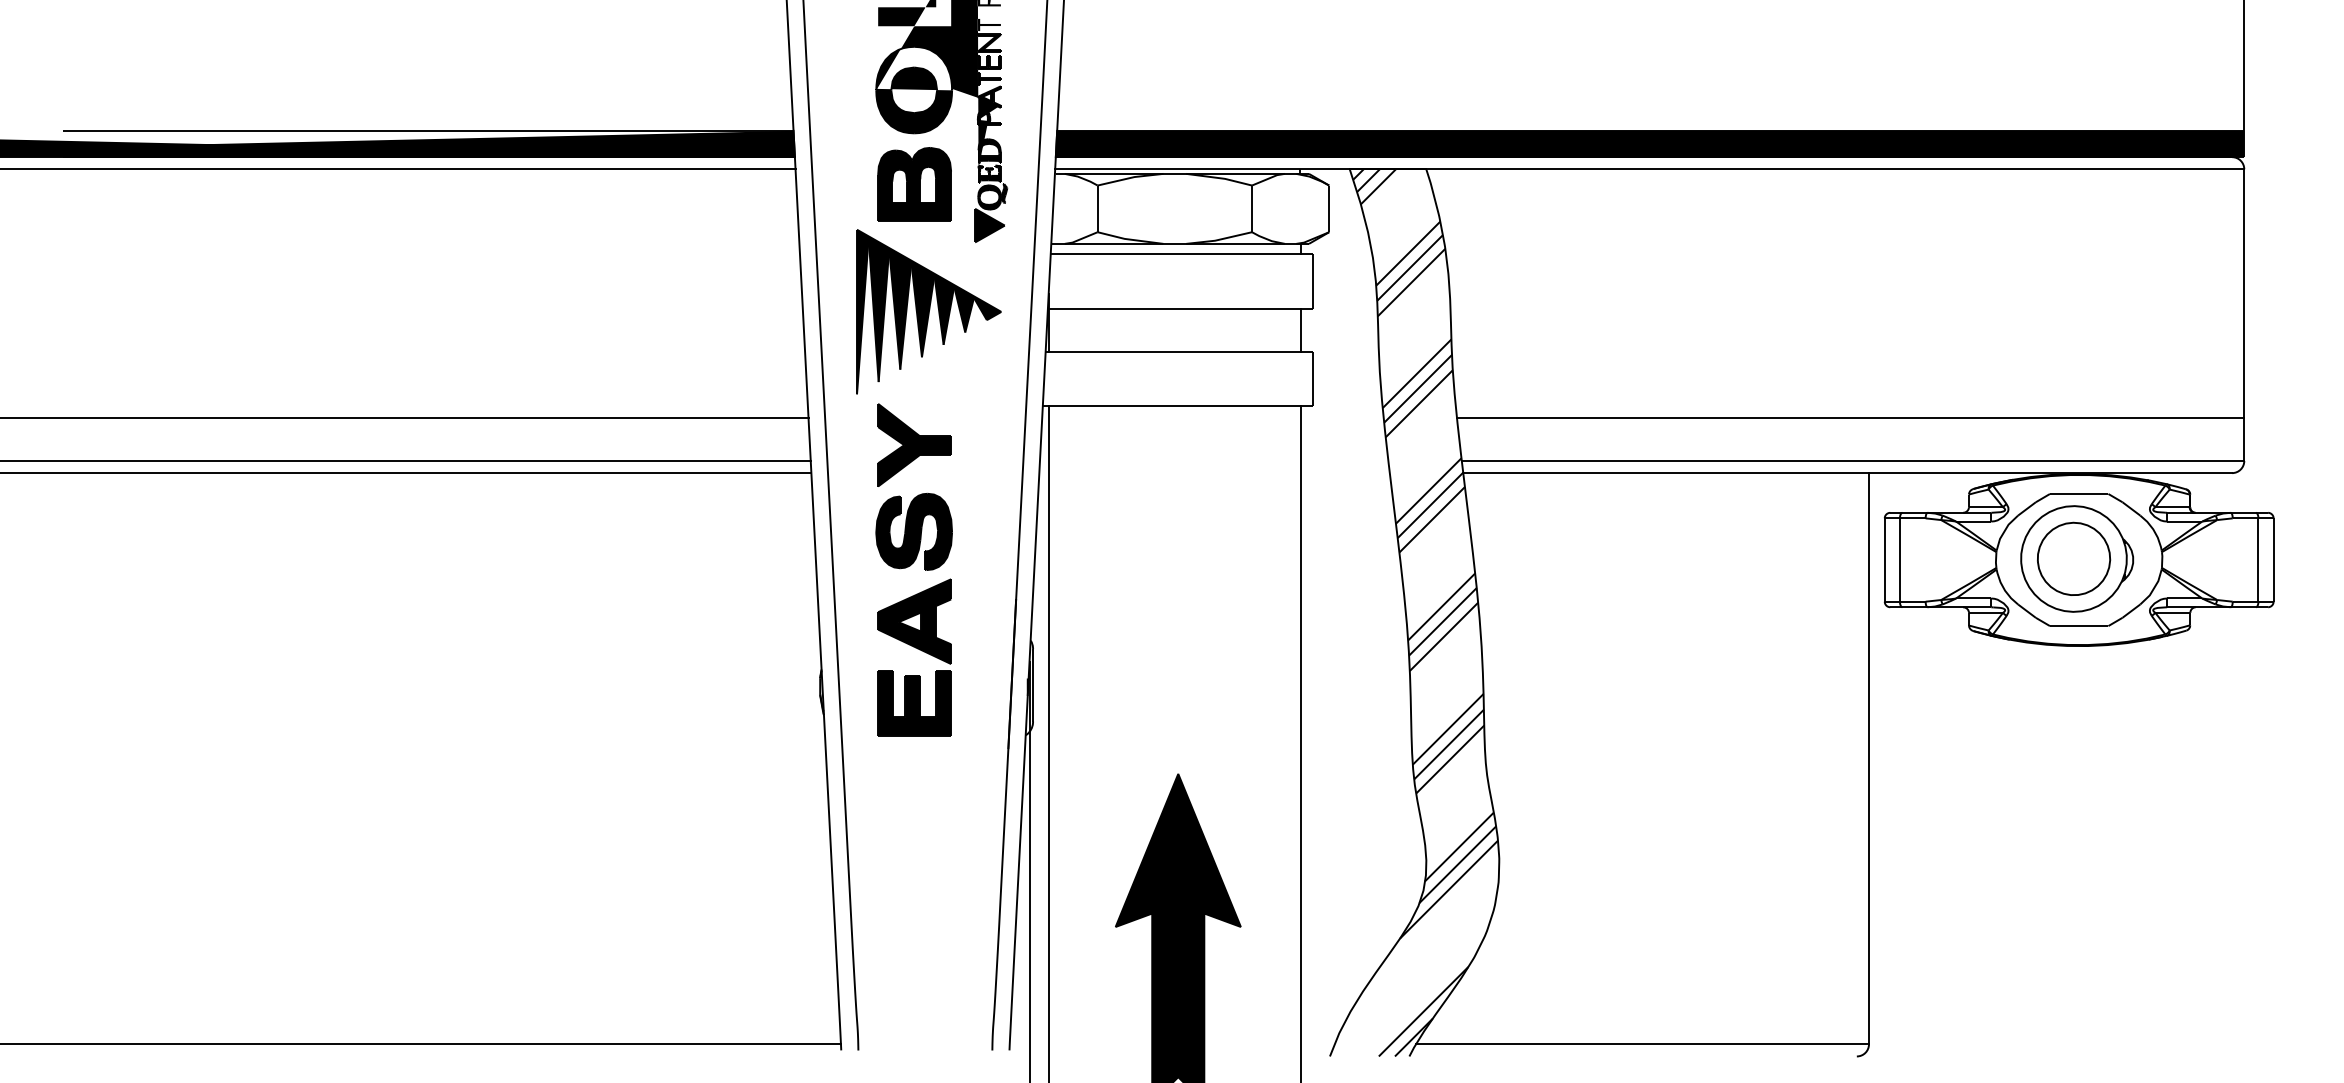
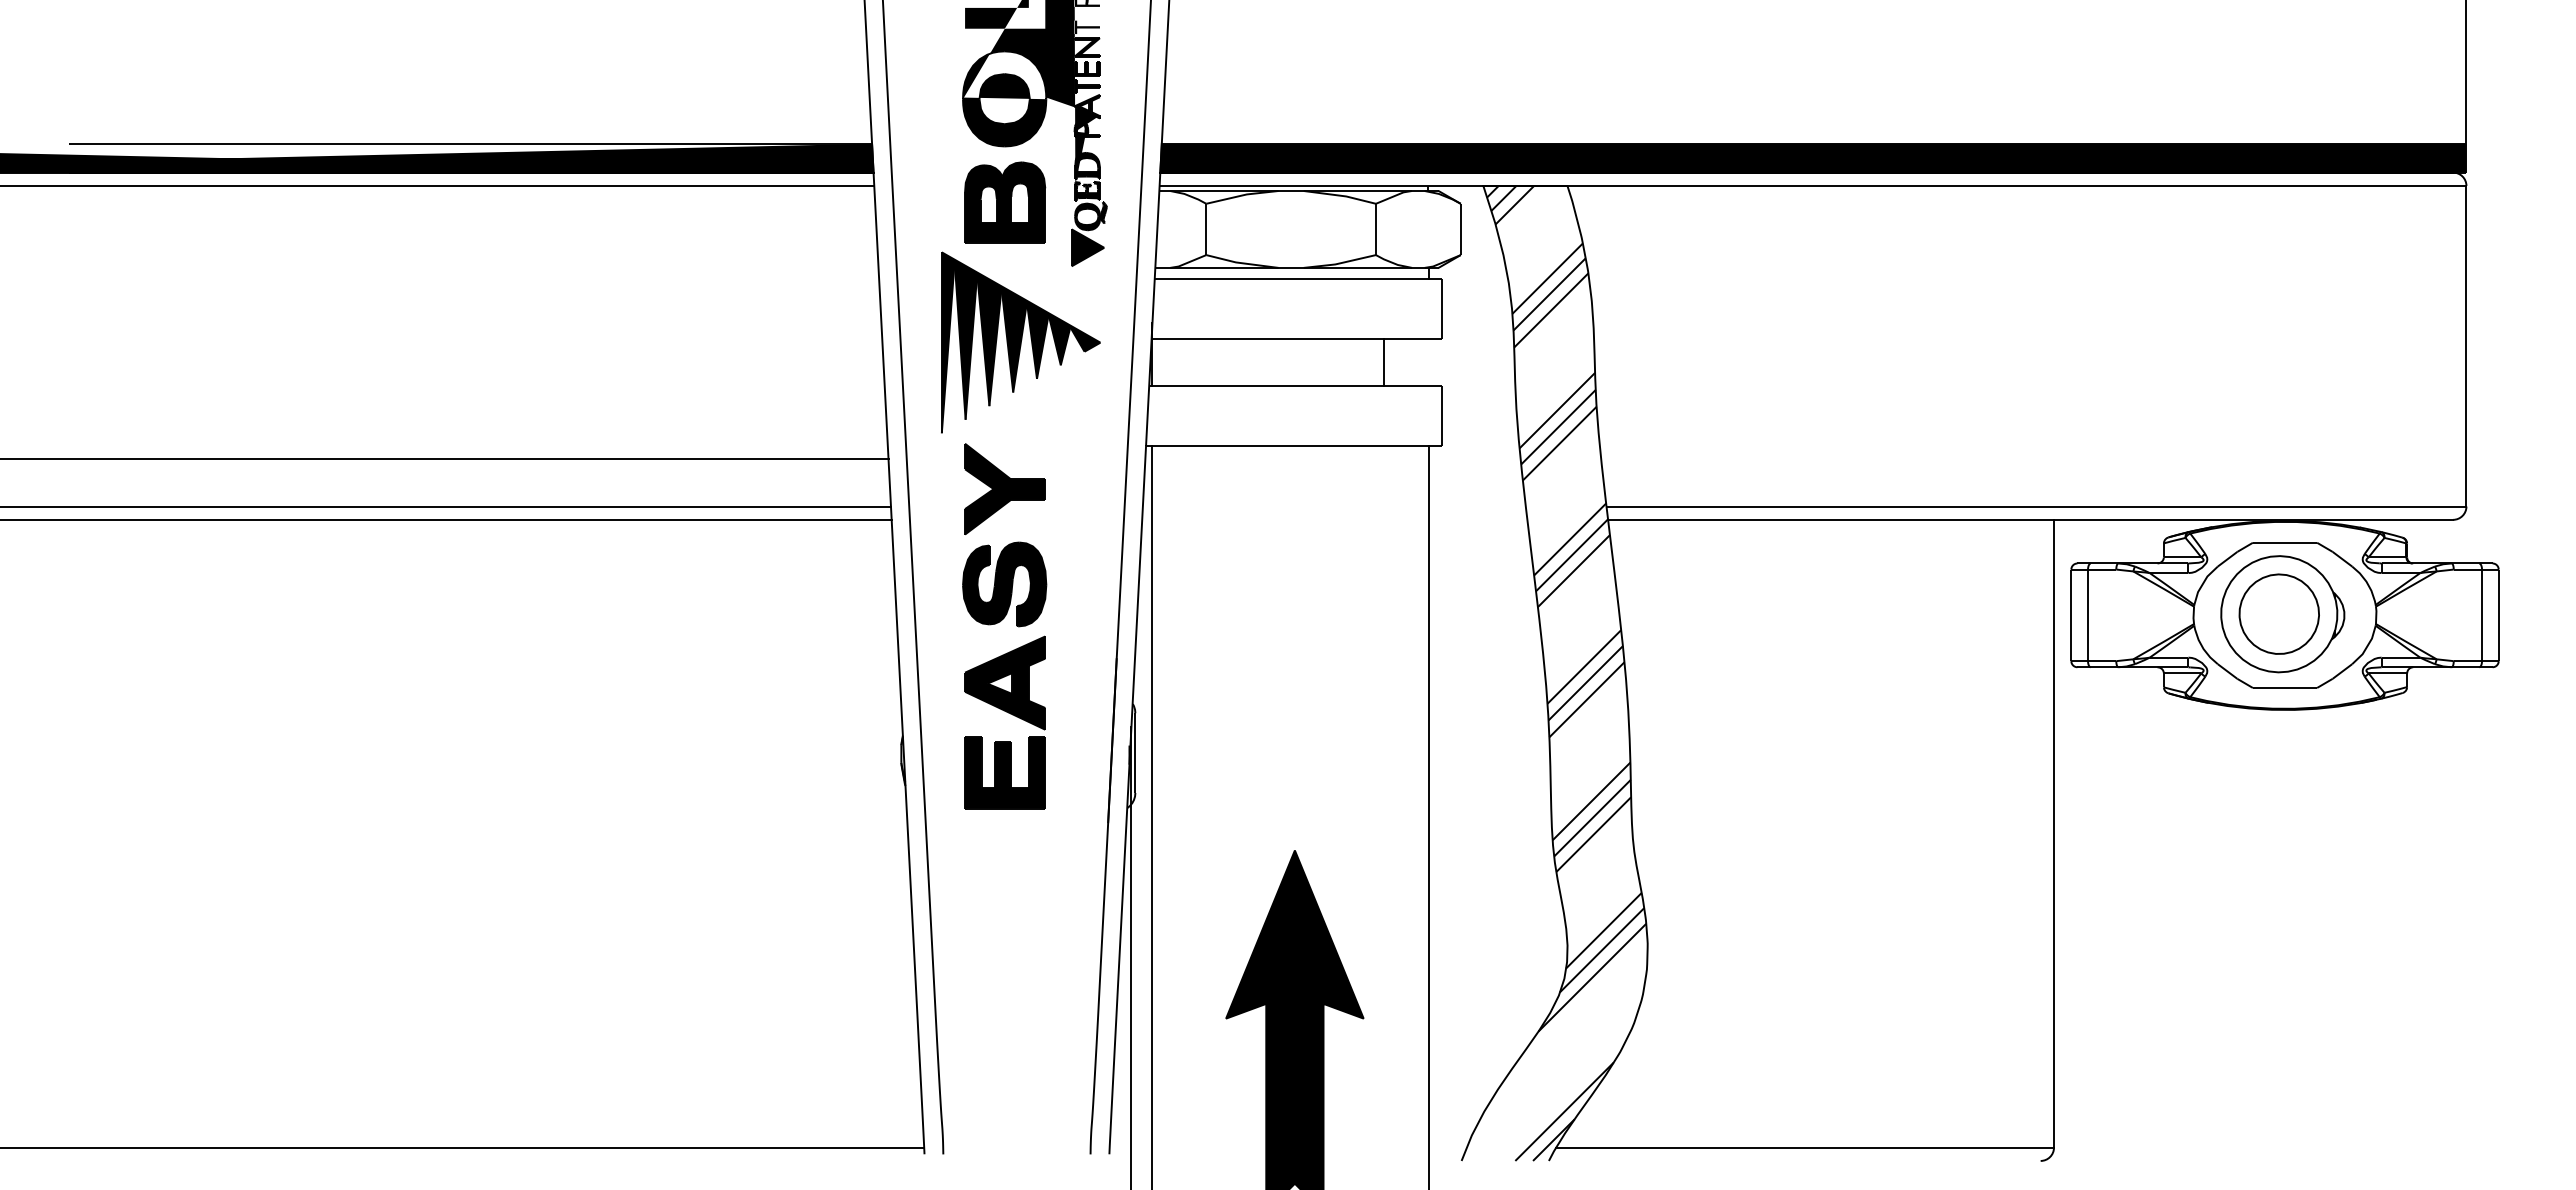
line: (1300, 329) -> (1384, 362), moved
line: (1850, 418) -> (2033, 459), removed

